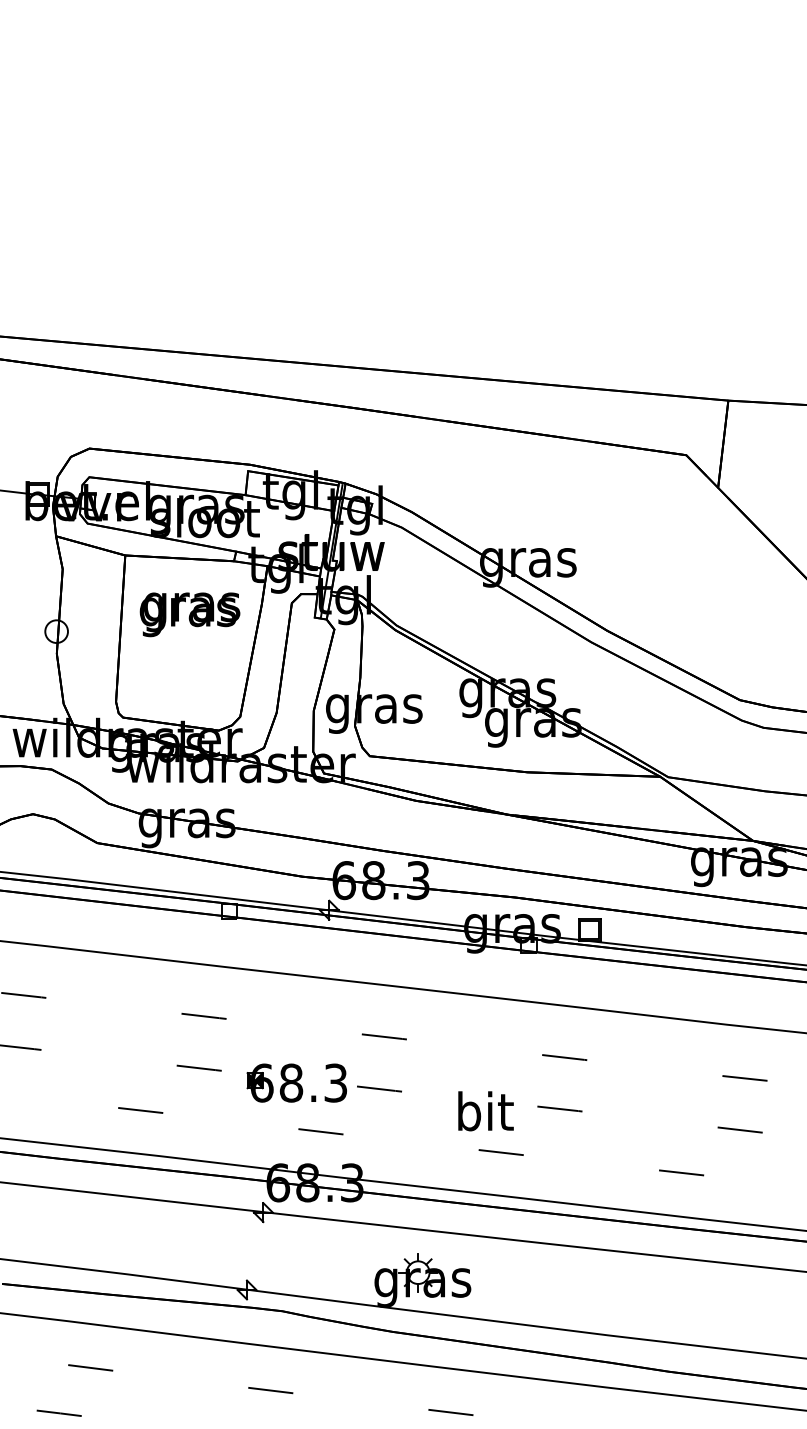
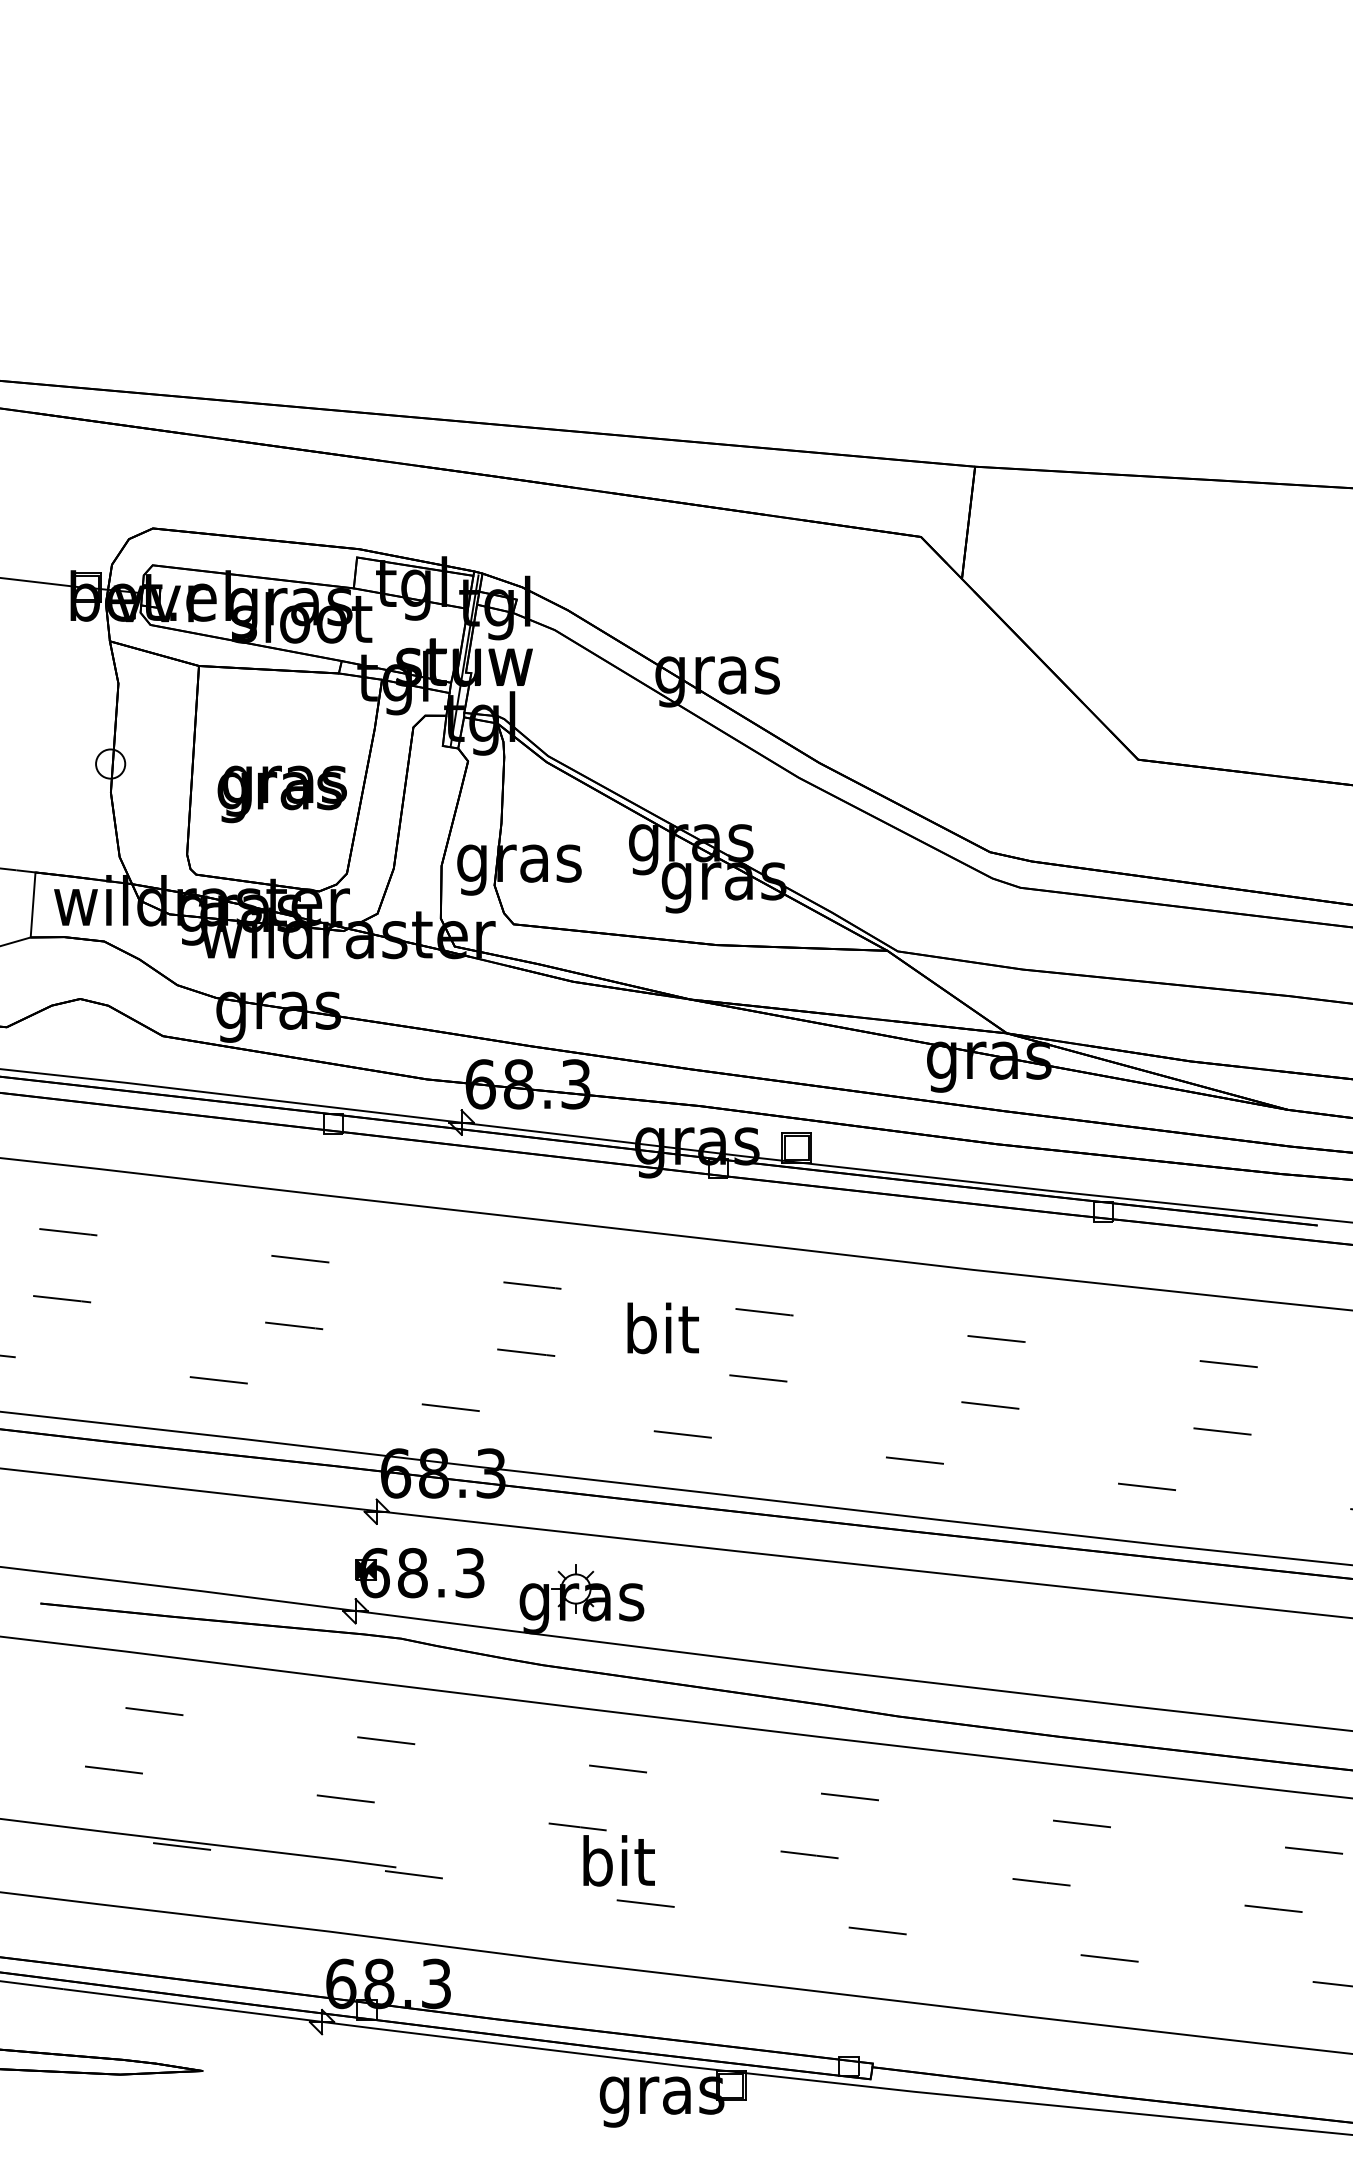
text: (189, 614) -> (281, 794), moved
part: (296, 1083) -> (419, 1573), moved
text: (485, 1111) -> (662, 1328), moved

